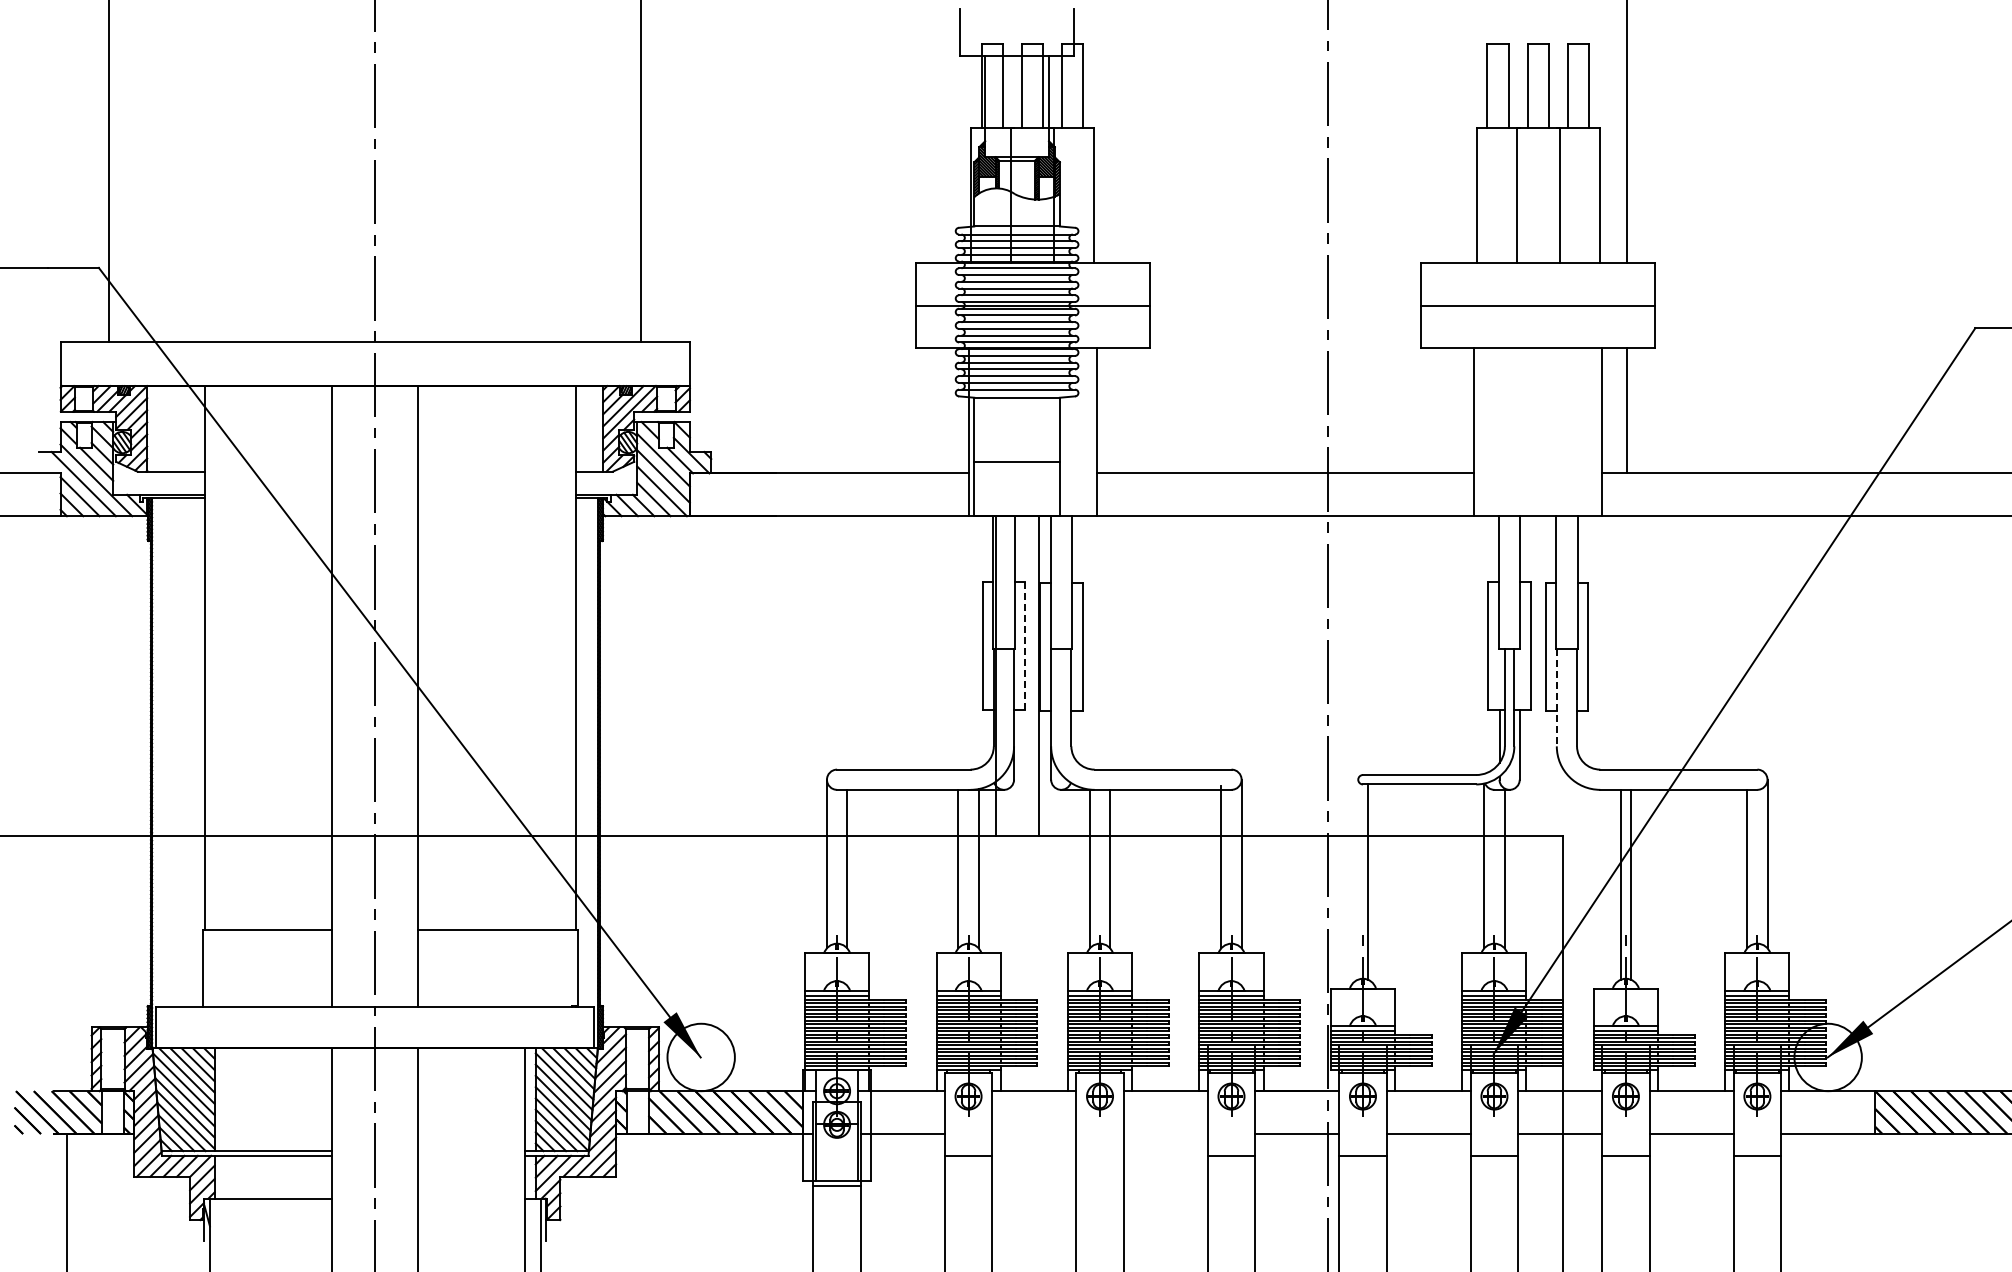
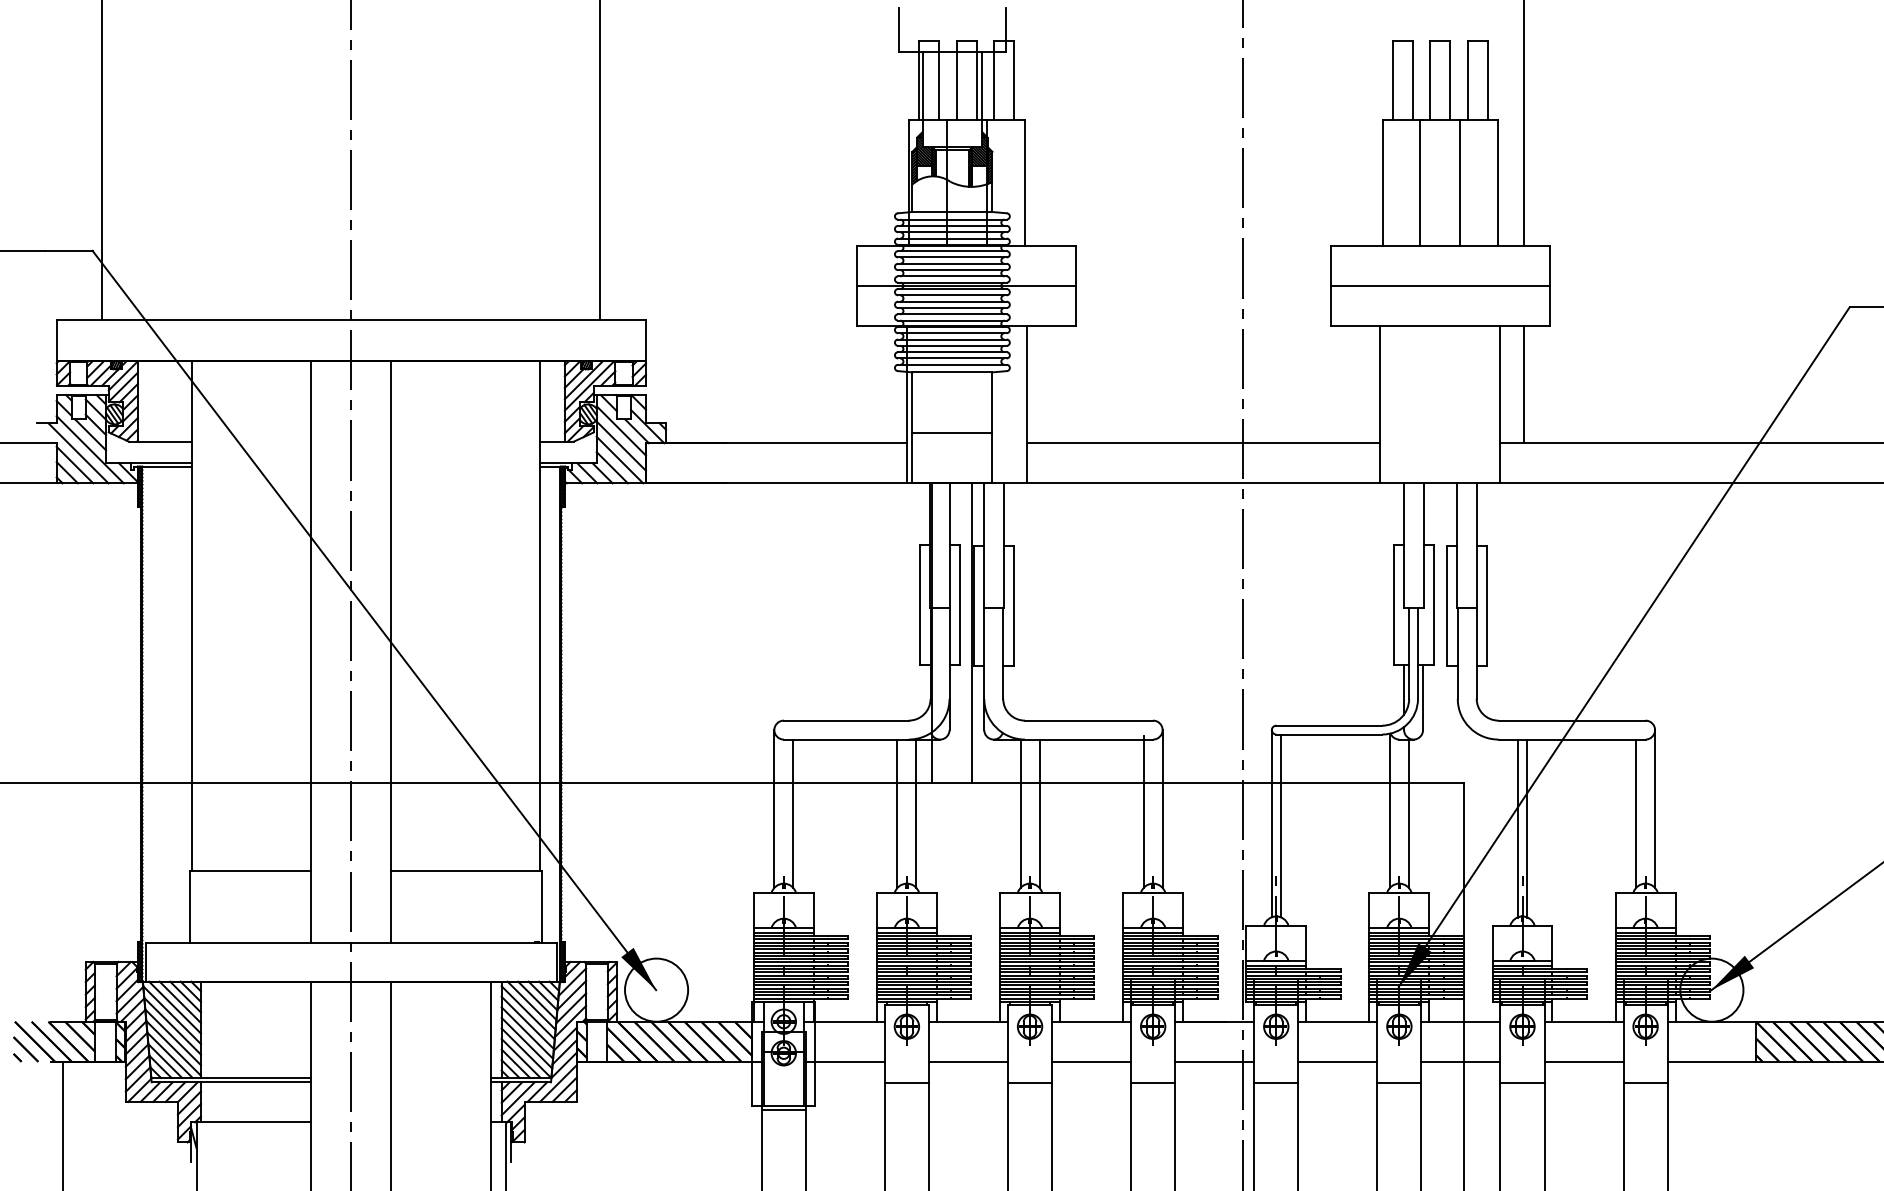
line: (1025, 645) -> (960, 604), dashed -> solid
line: (1556, 698) -> (1457, 654), dashed -> solid
line: (1358, 879) -> (1272, 823), added
line: (1034, 1134) -> (968, 1062), added
line: (1165, 1134) -> (1091, 1062), added
line: (1099, 1156) -> (1029, 1082), added

